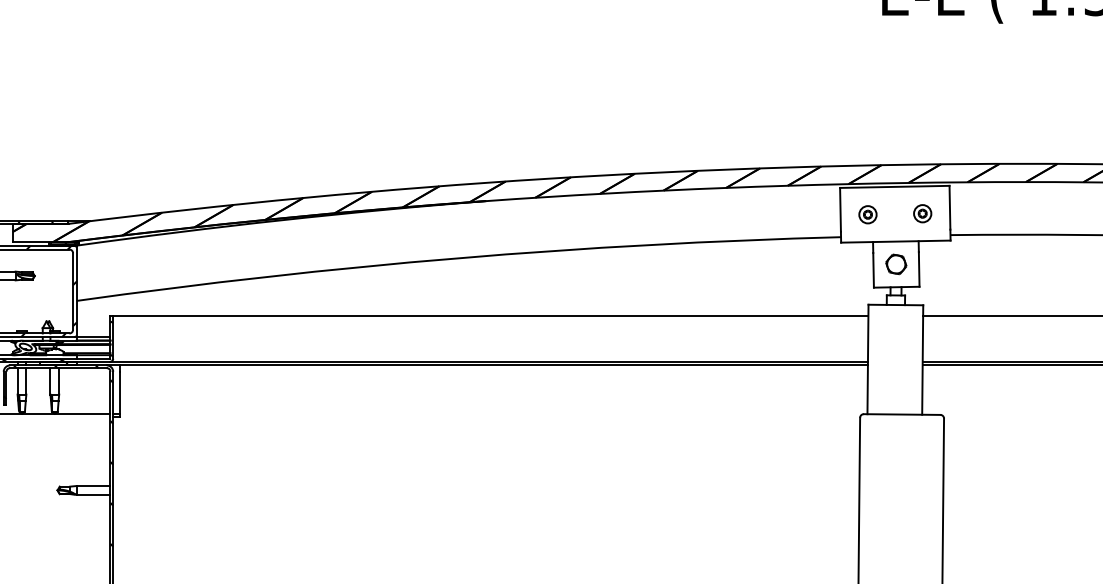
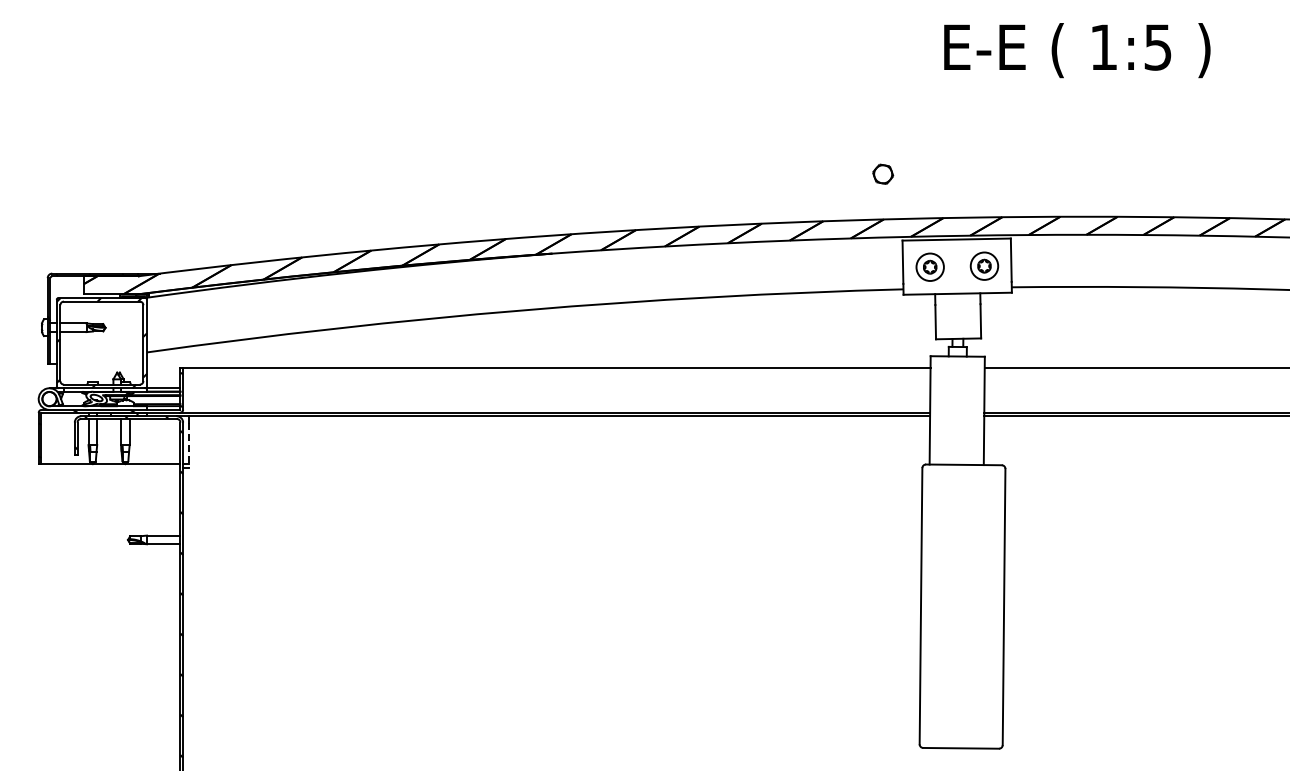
part: (921, 213) -> (983, 265), size x1.6
part: (867, 214) -> (929, 266), size x1.6
part: (896, 263) -> (883, 173), moved
line: (119, 394) -> (189, 445), solid -> dashed

